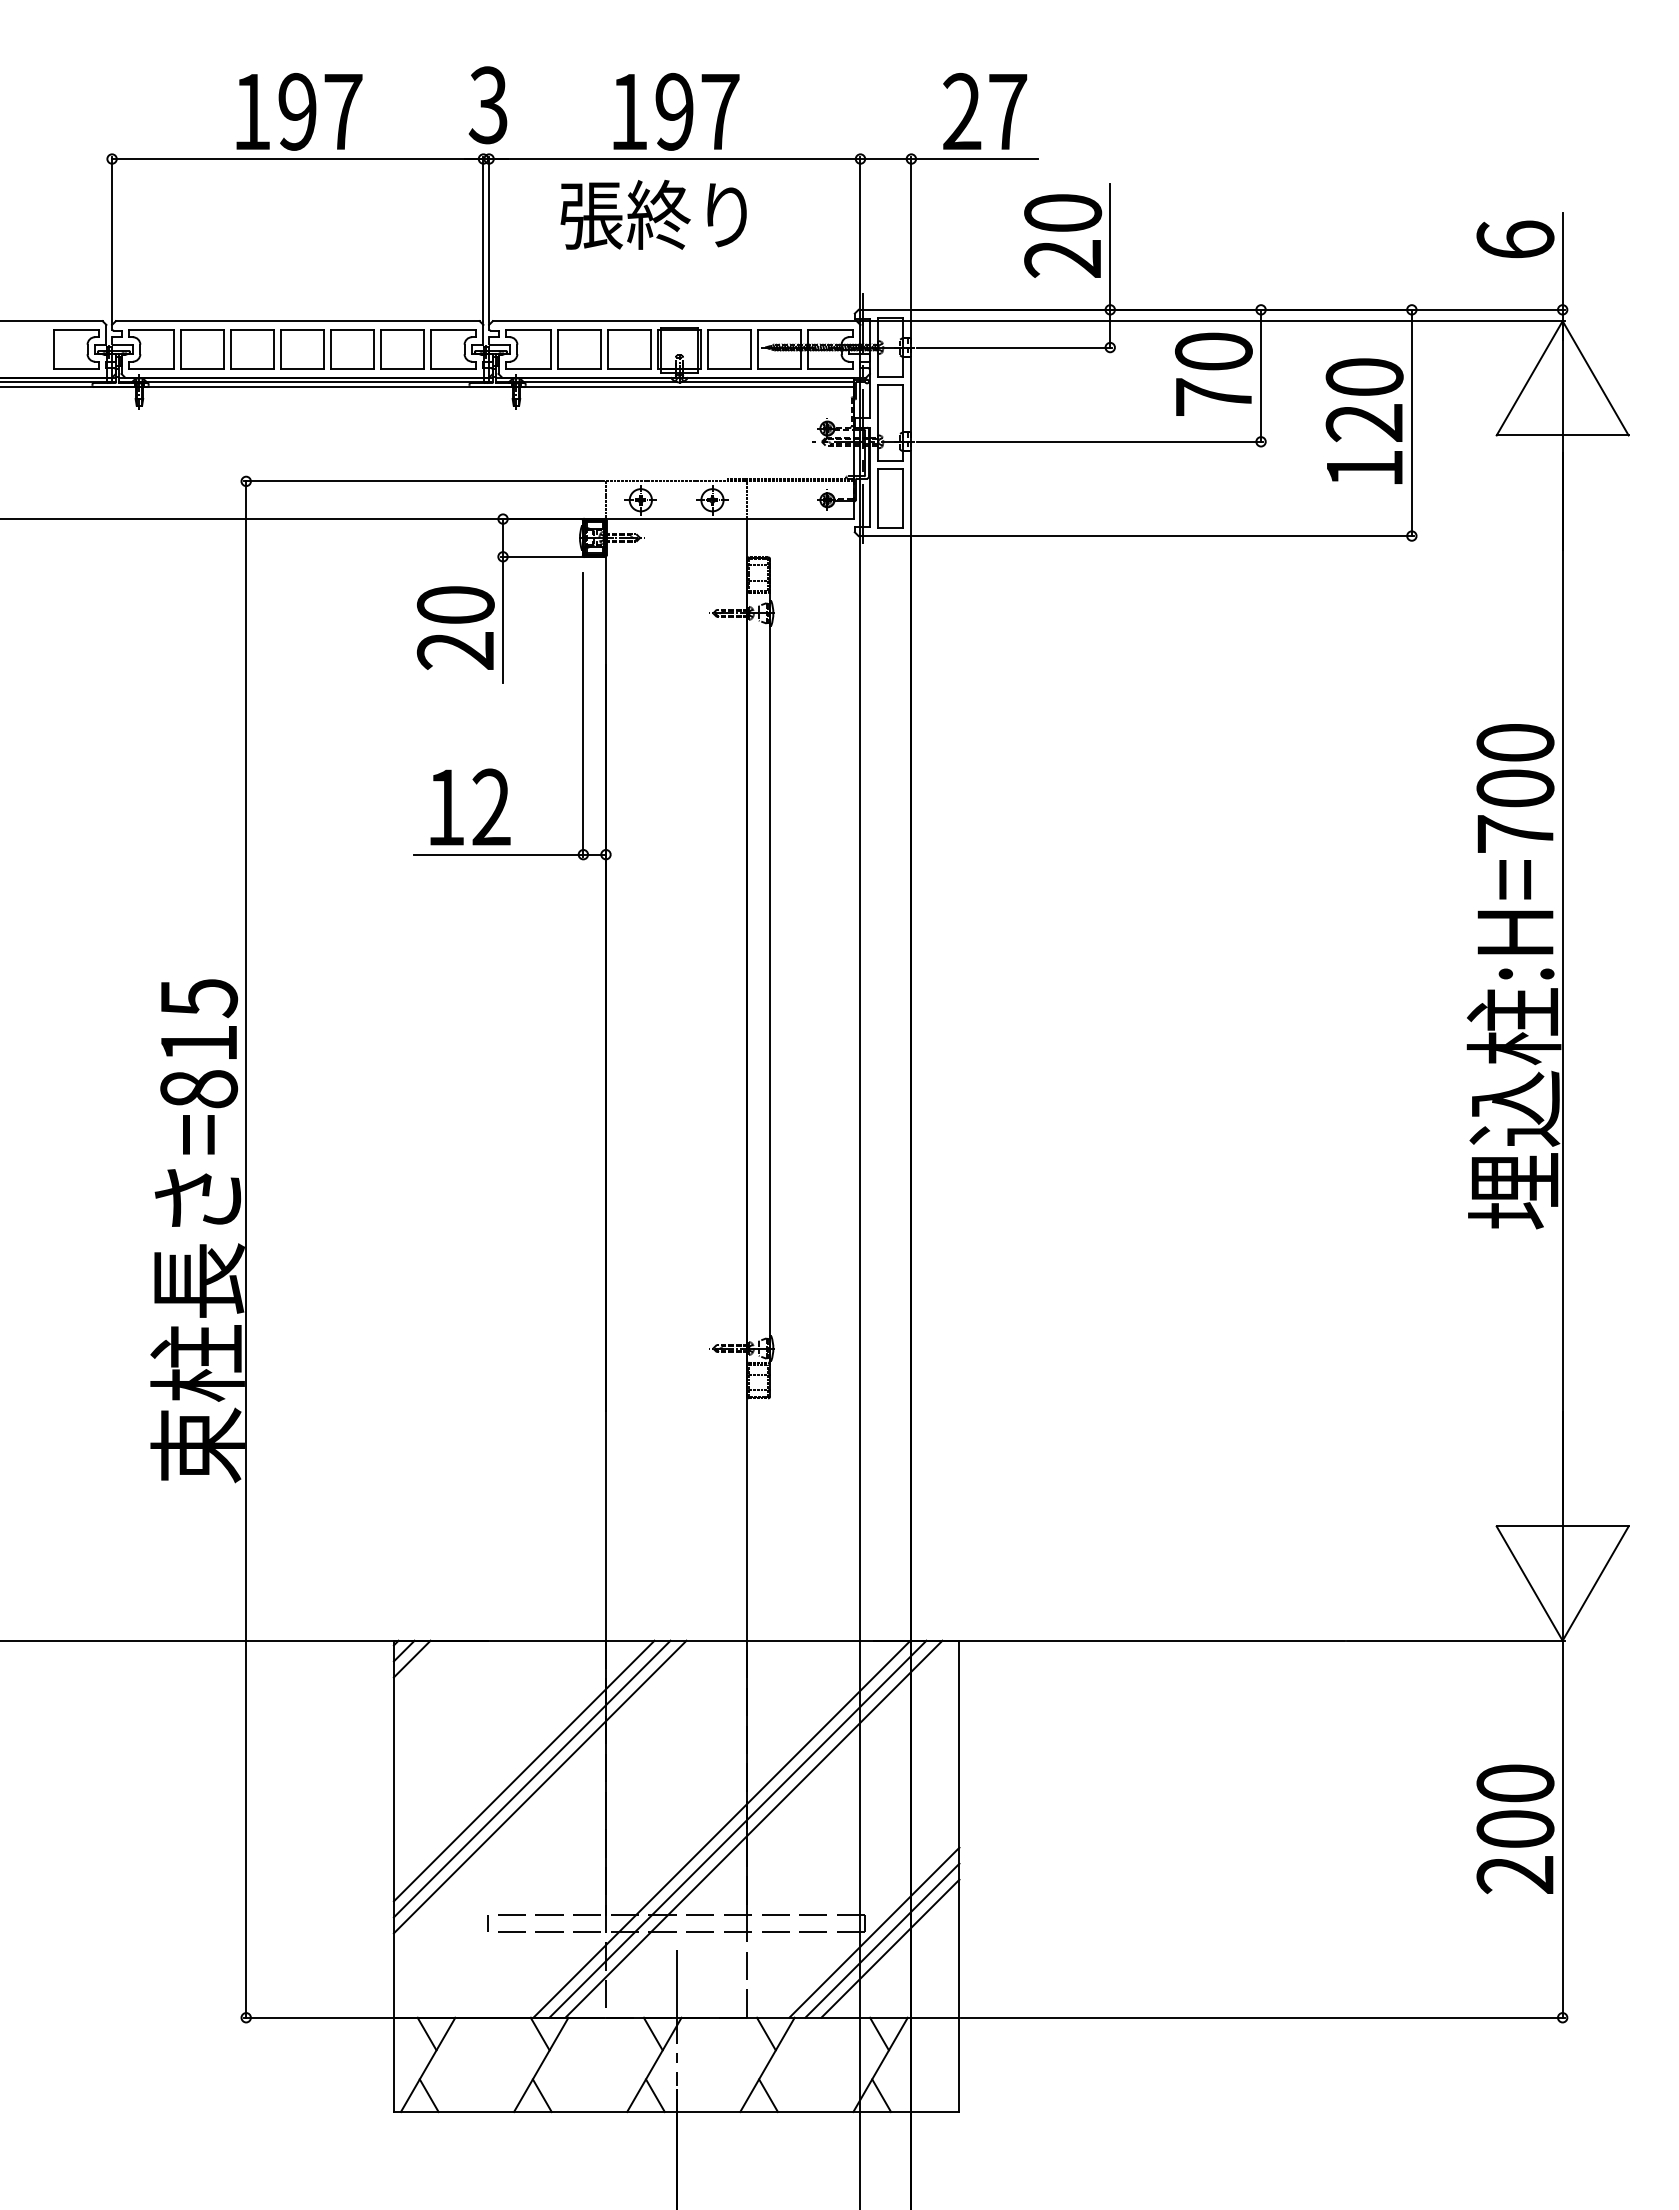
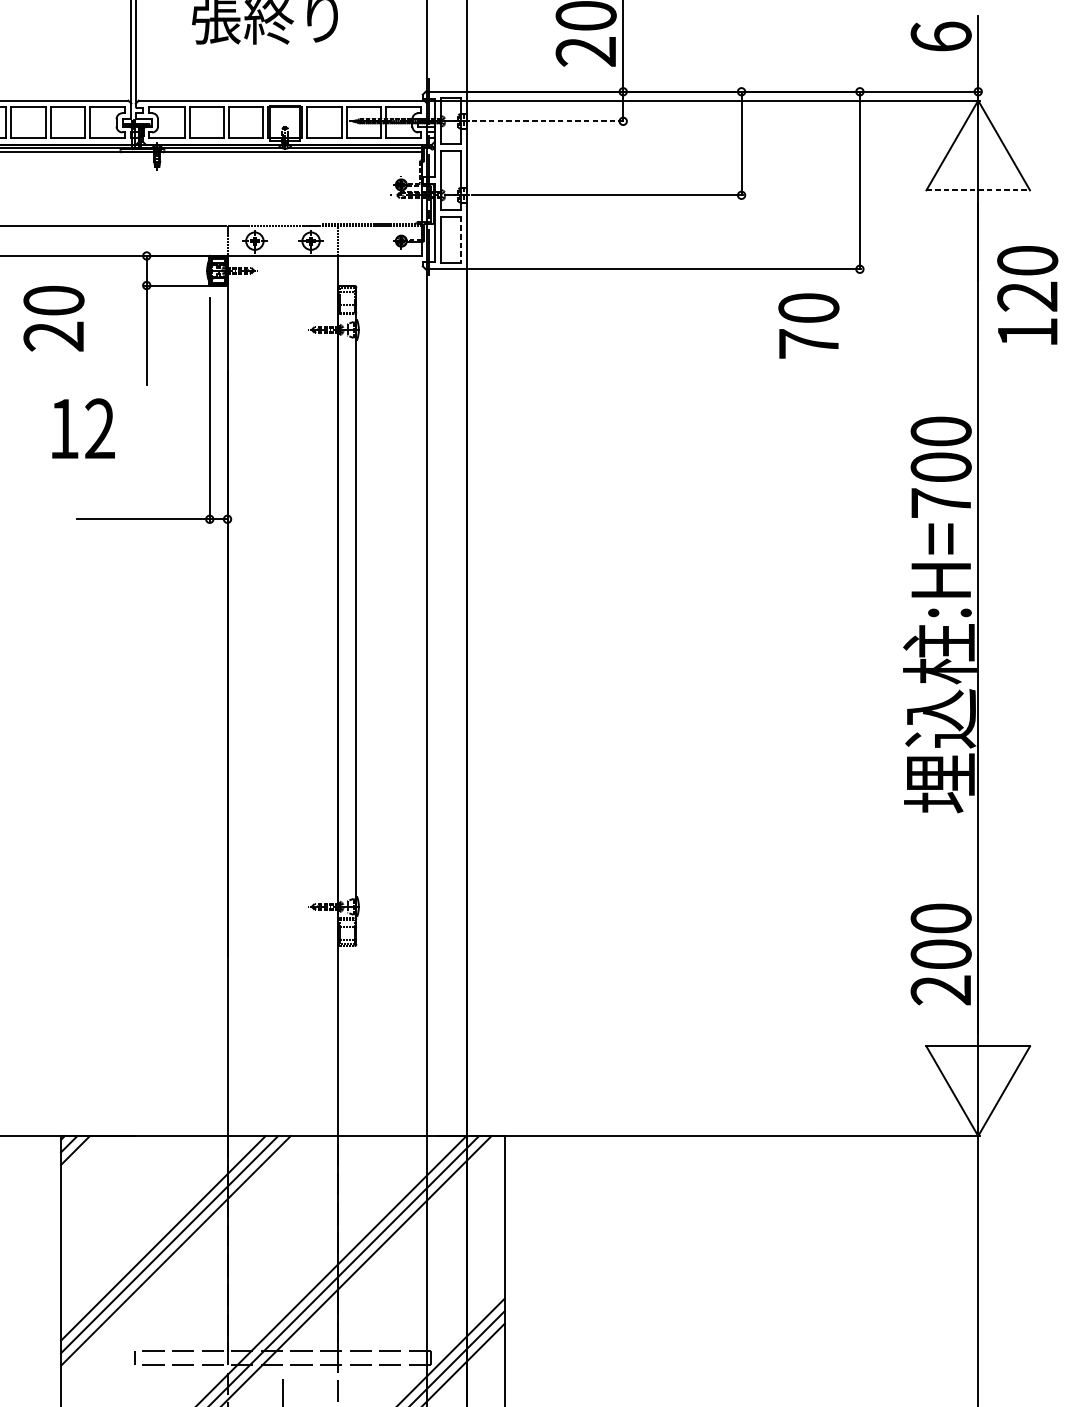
line: (1014, 347) -> (548, 121), solid -> dashed
text: (1213, 373) -> (808, 325), moved
text: (1364, 420) -> (1027, 294), moved
line: (1562, 435) -> (978, 190), solid -> dashed
line: (902, 498) -> (460, 239), solid -> dashed
text: (455, 627) -> (53, 318), moved
text: (470, 806) -> (83, 428), moved
text: (1515, 1829) -> (941, 954), moved

